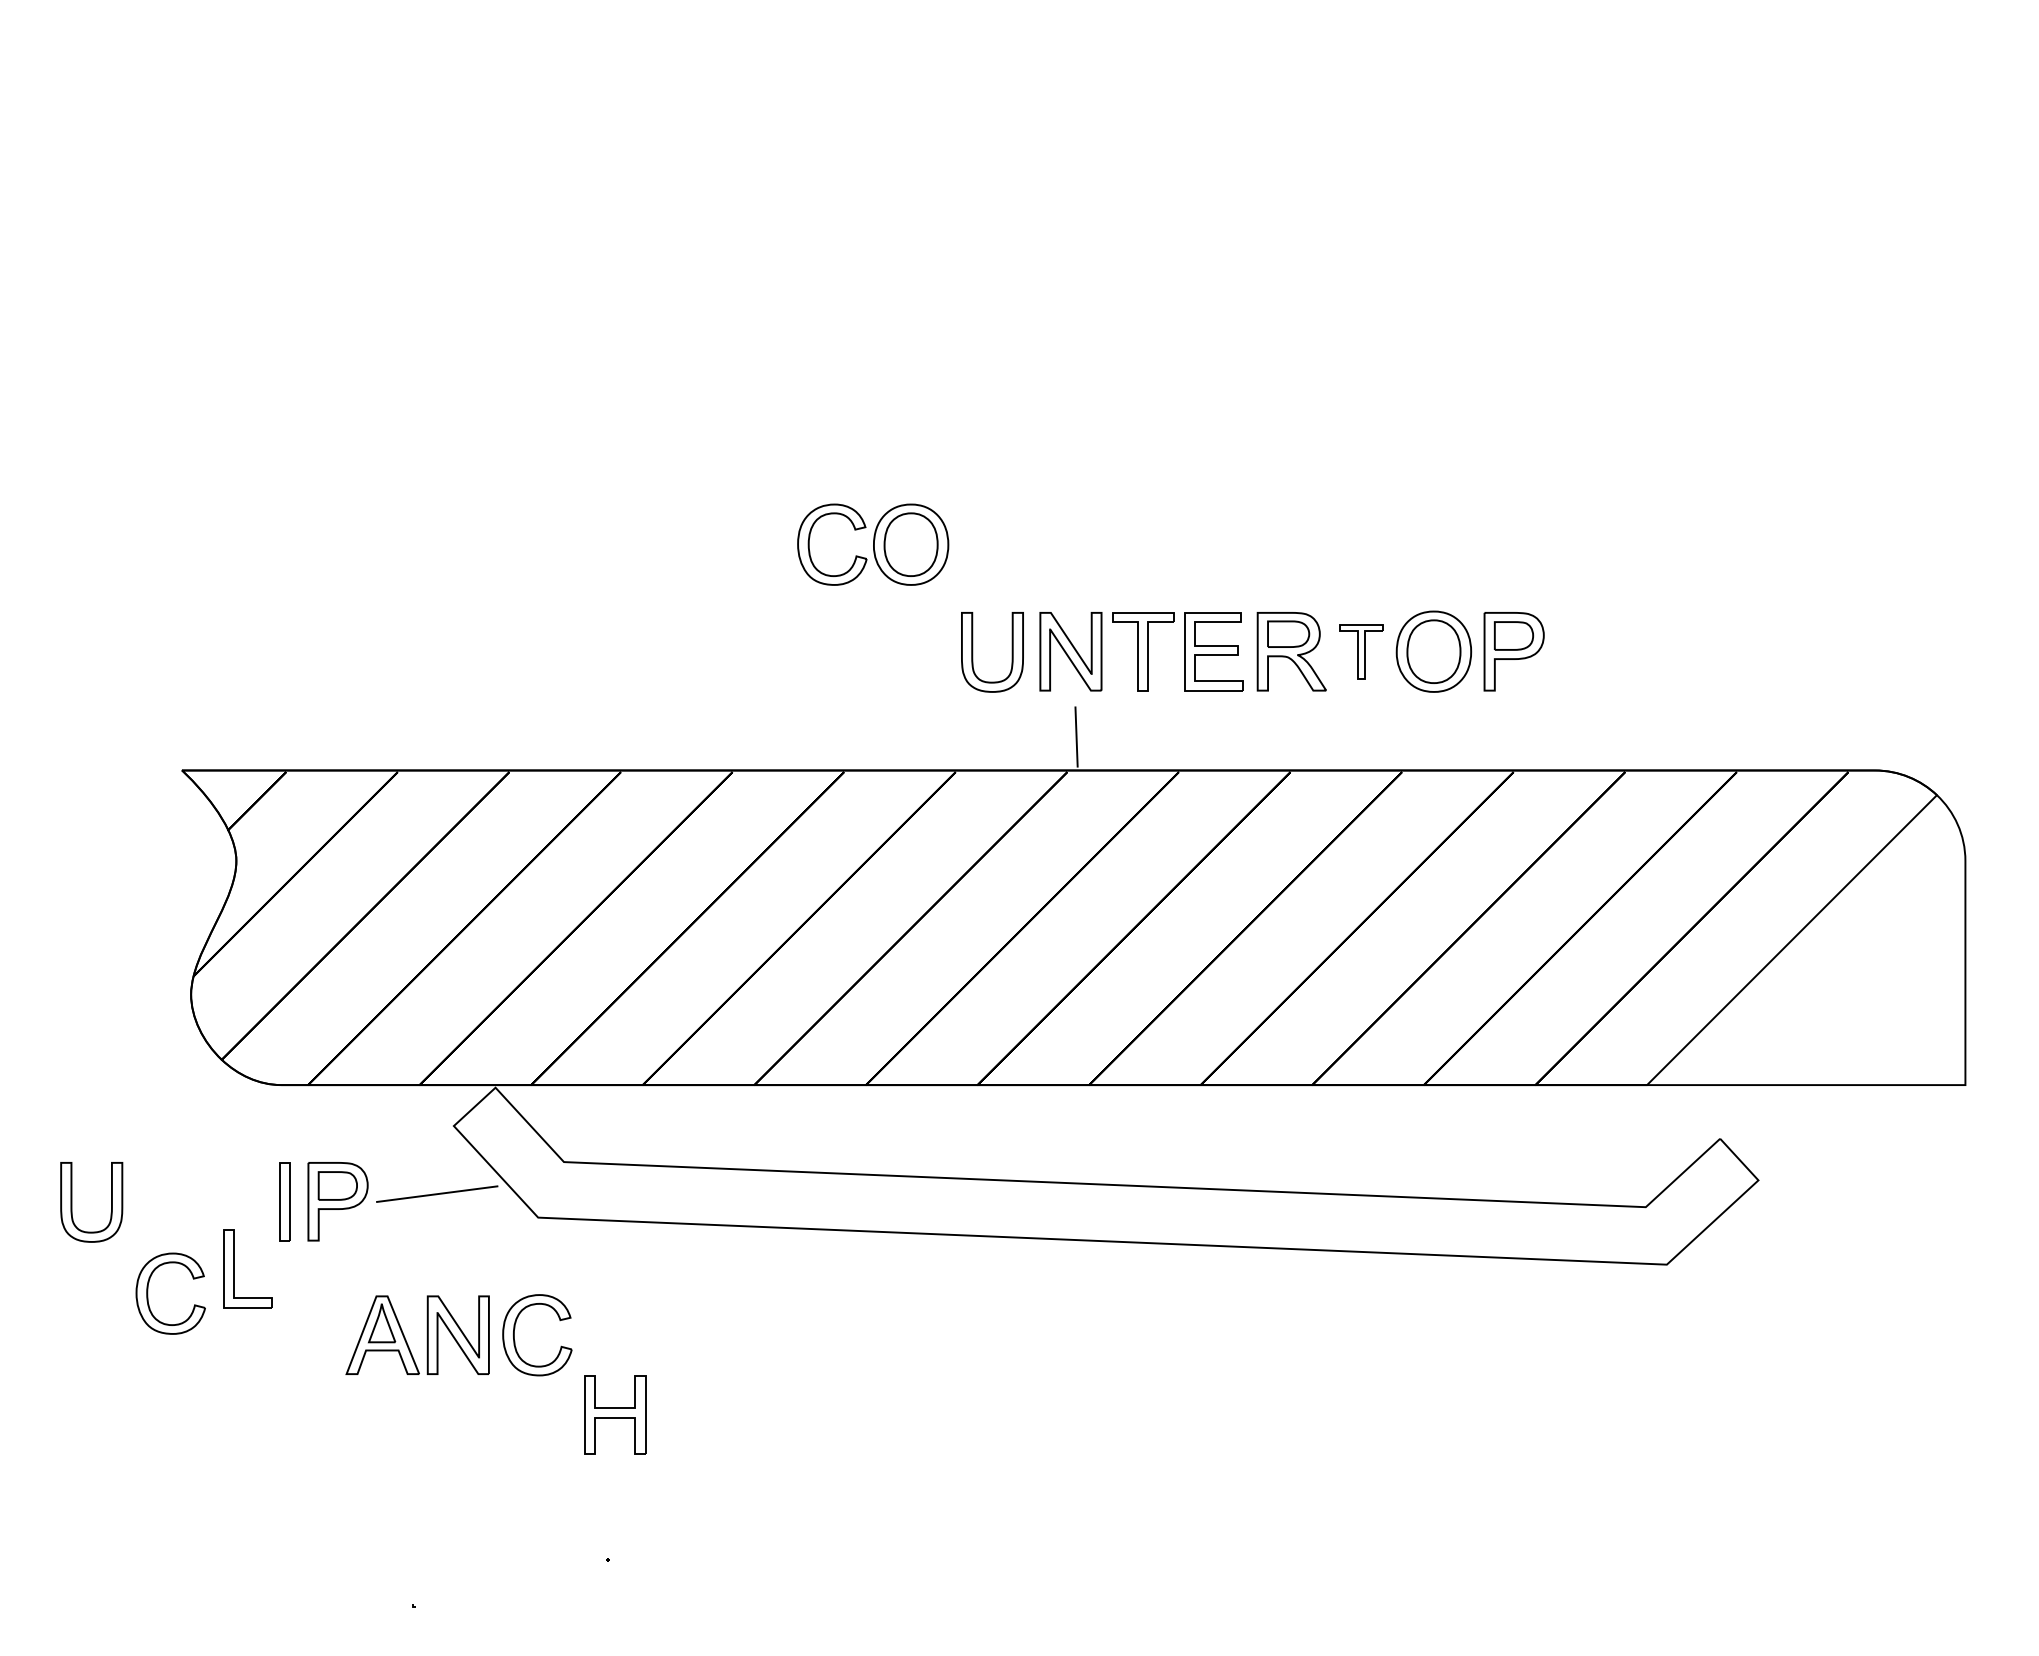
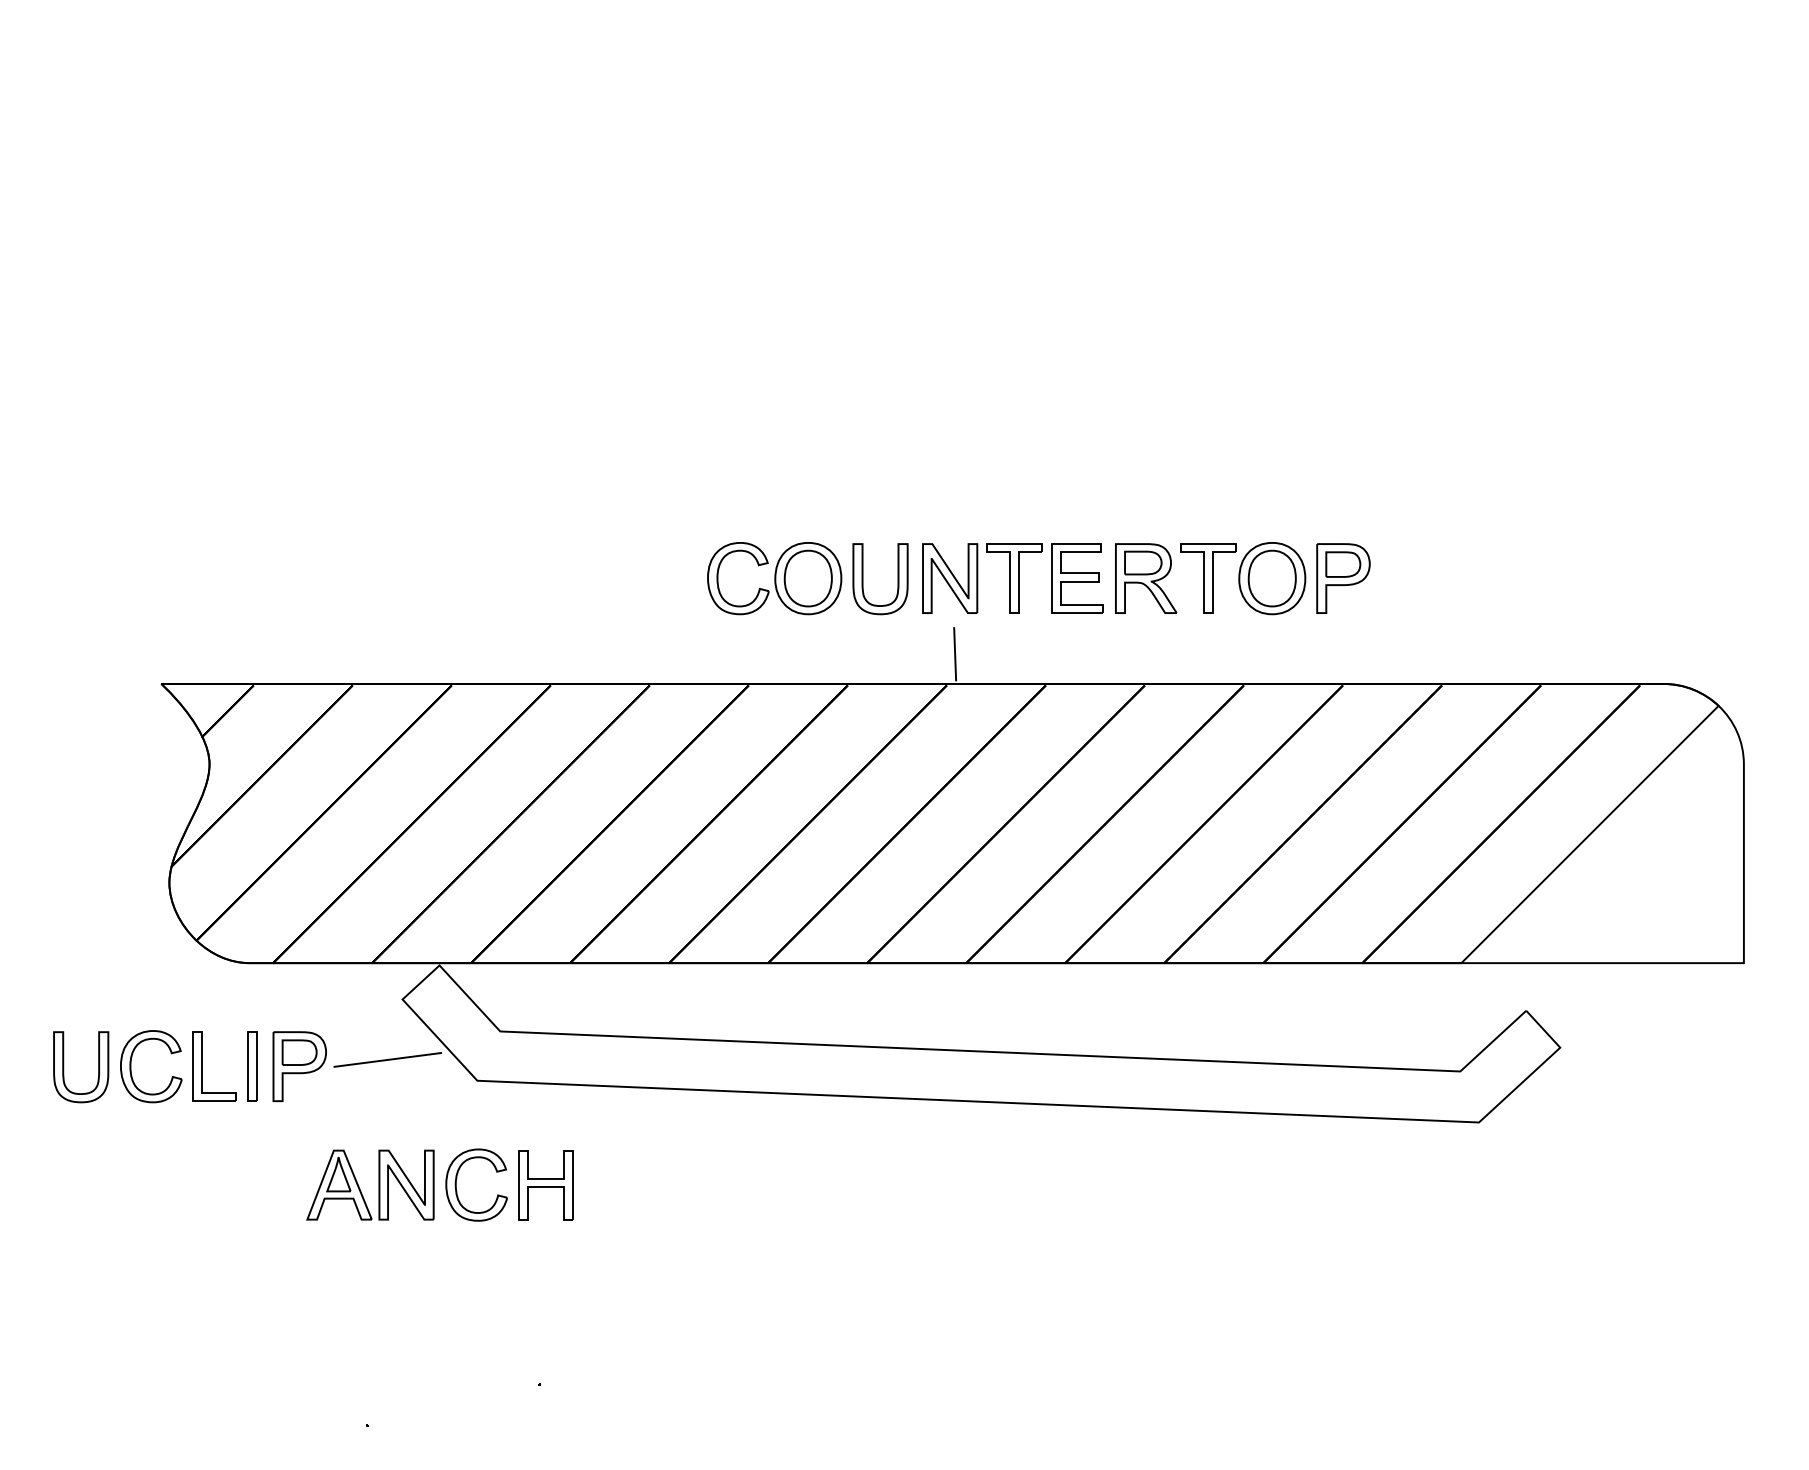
part: (873, 544) -> (774, 578), moved
part: (1361, 651) -> (1207, 578), size x1.43
part: (234, 1268) -> (202, 1066), moved
part: (148, 1293) -> (131, 1066), moved
part: (615, 1414) -> (545, 1184), moved

